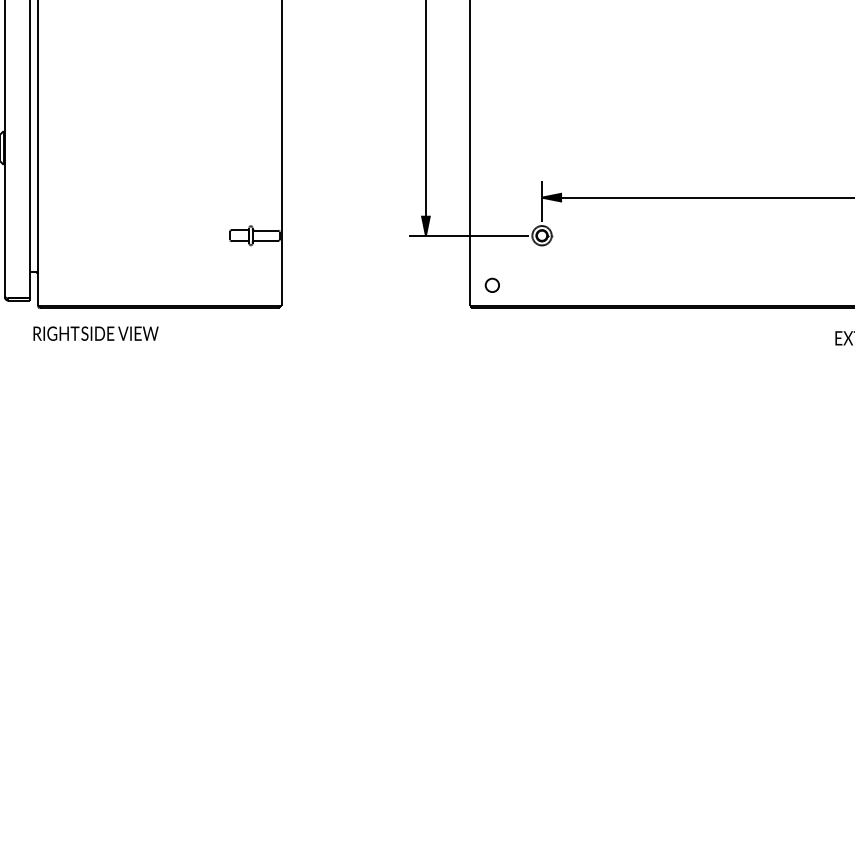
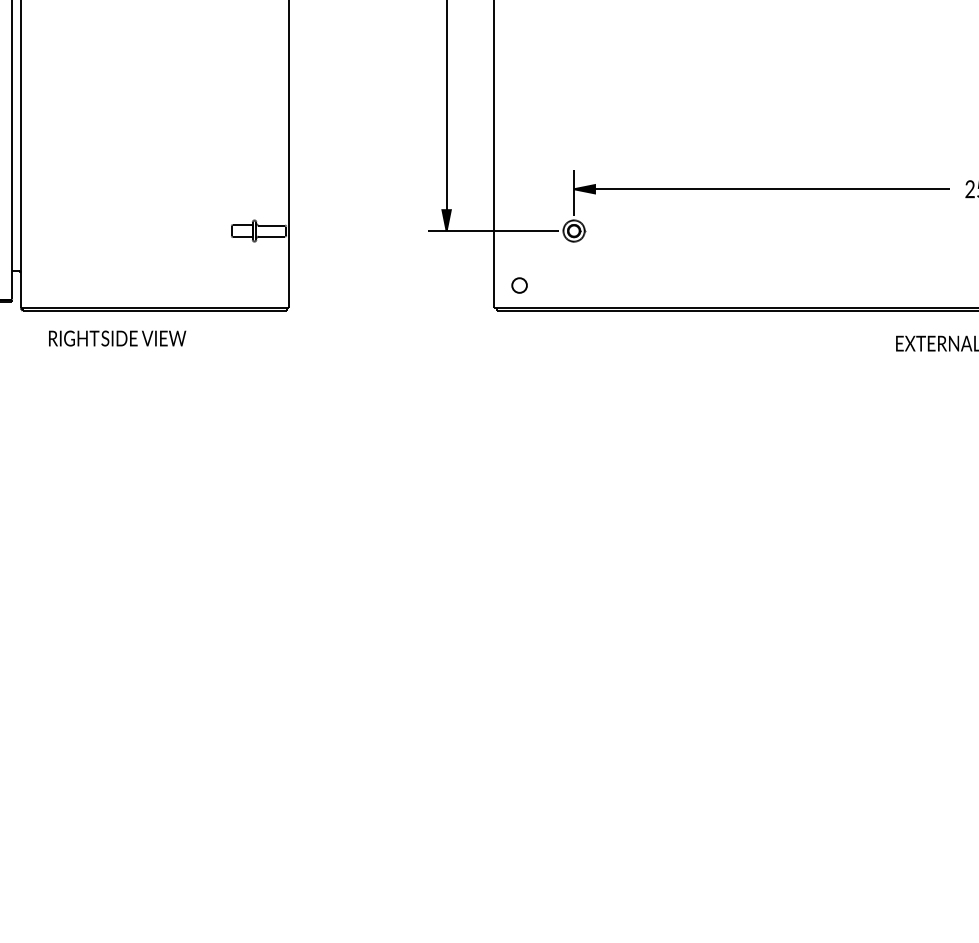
text: (95, 333) -> (117, 338), moved

